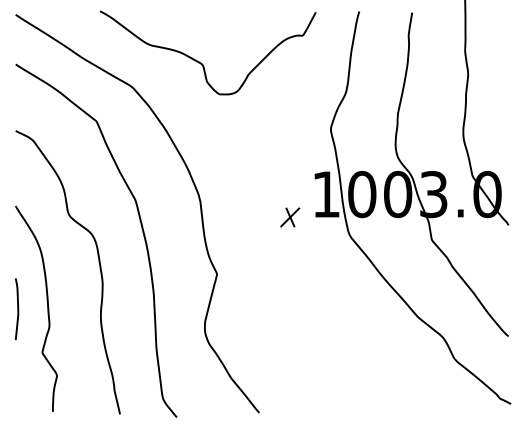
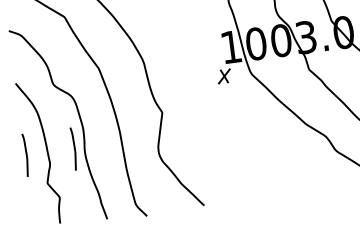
part: (290, 217) -> (224, 76), moved
curve: (86, 309) -> (74, 149), added

